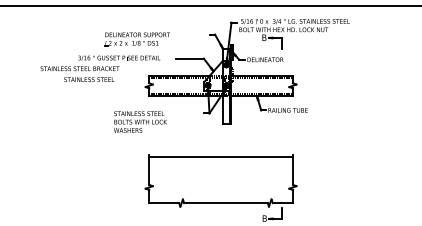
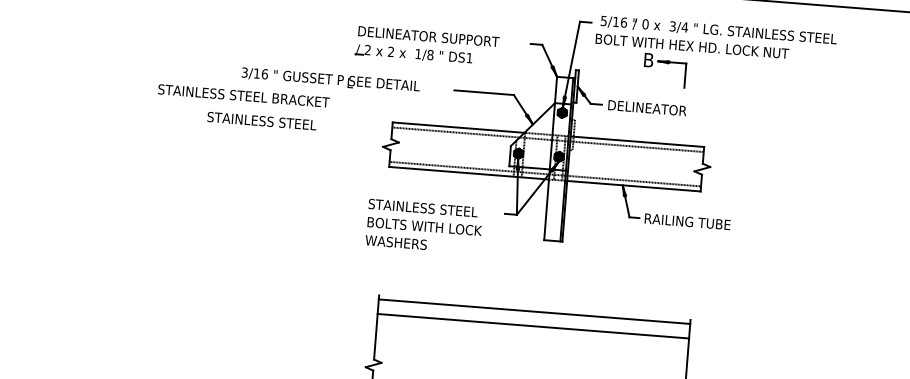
part: (137, 39) -> (427, 46), moved
text: (140, 121) -> (424, 225), moved
line: (220, 163) -> (532, 325), added

